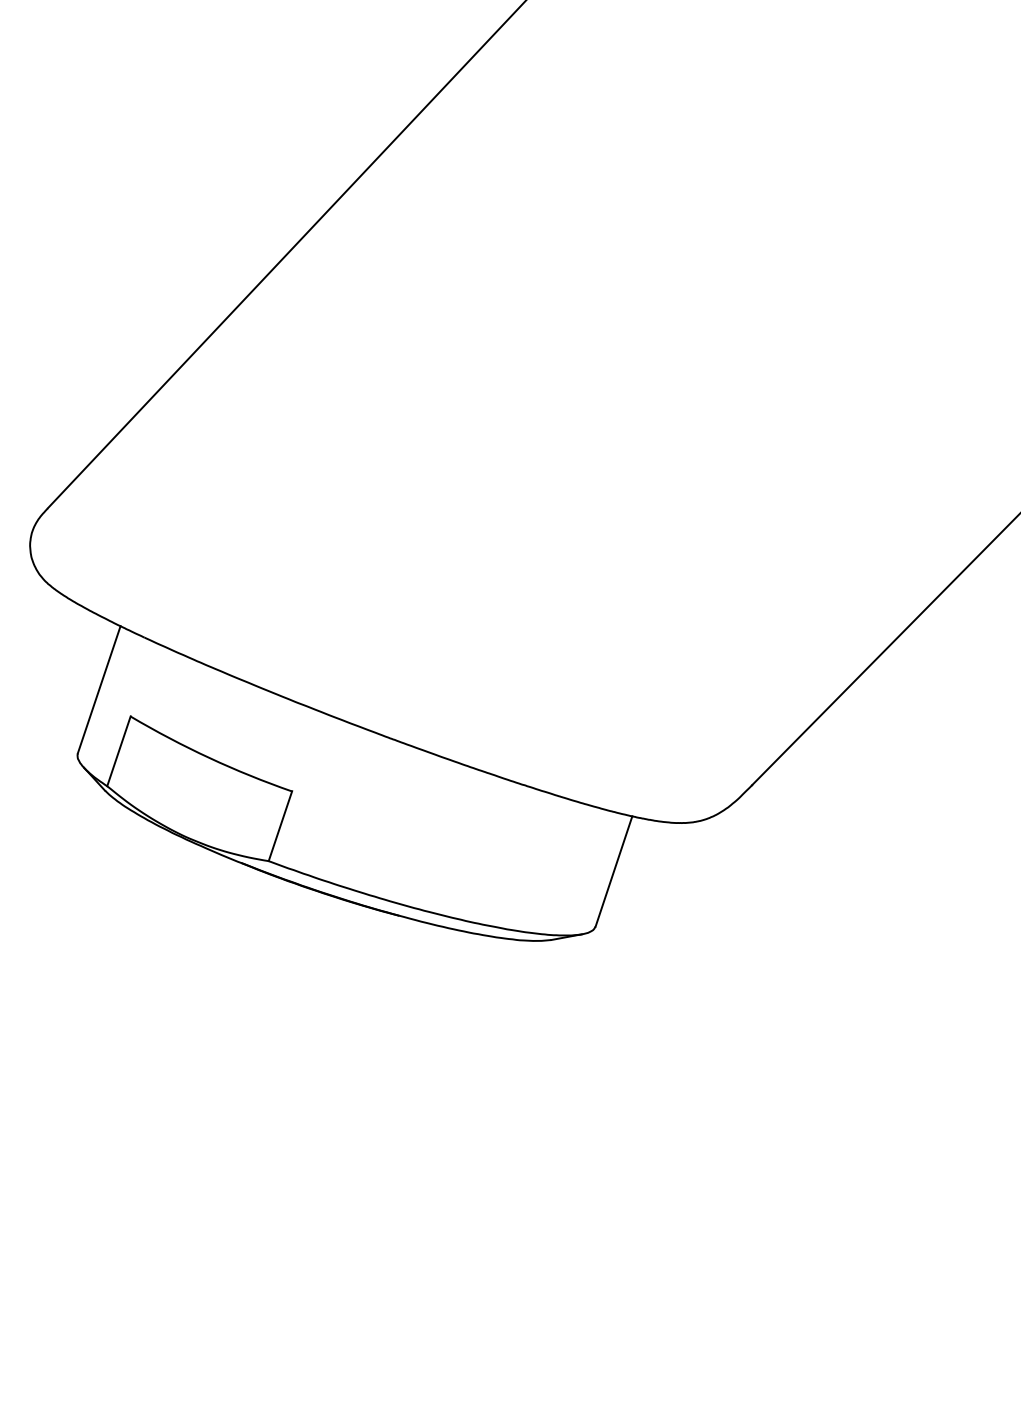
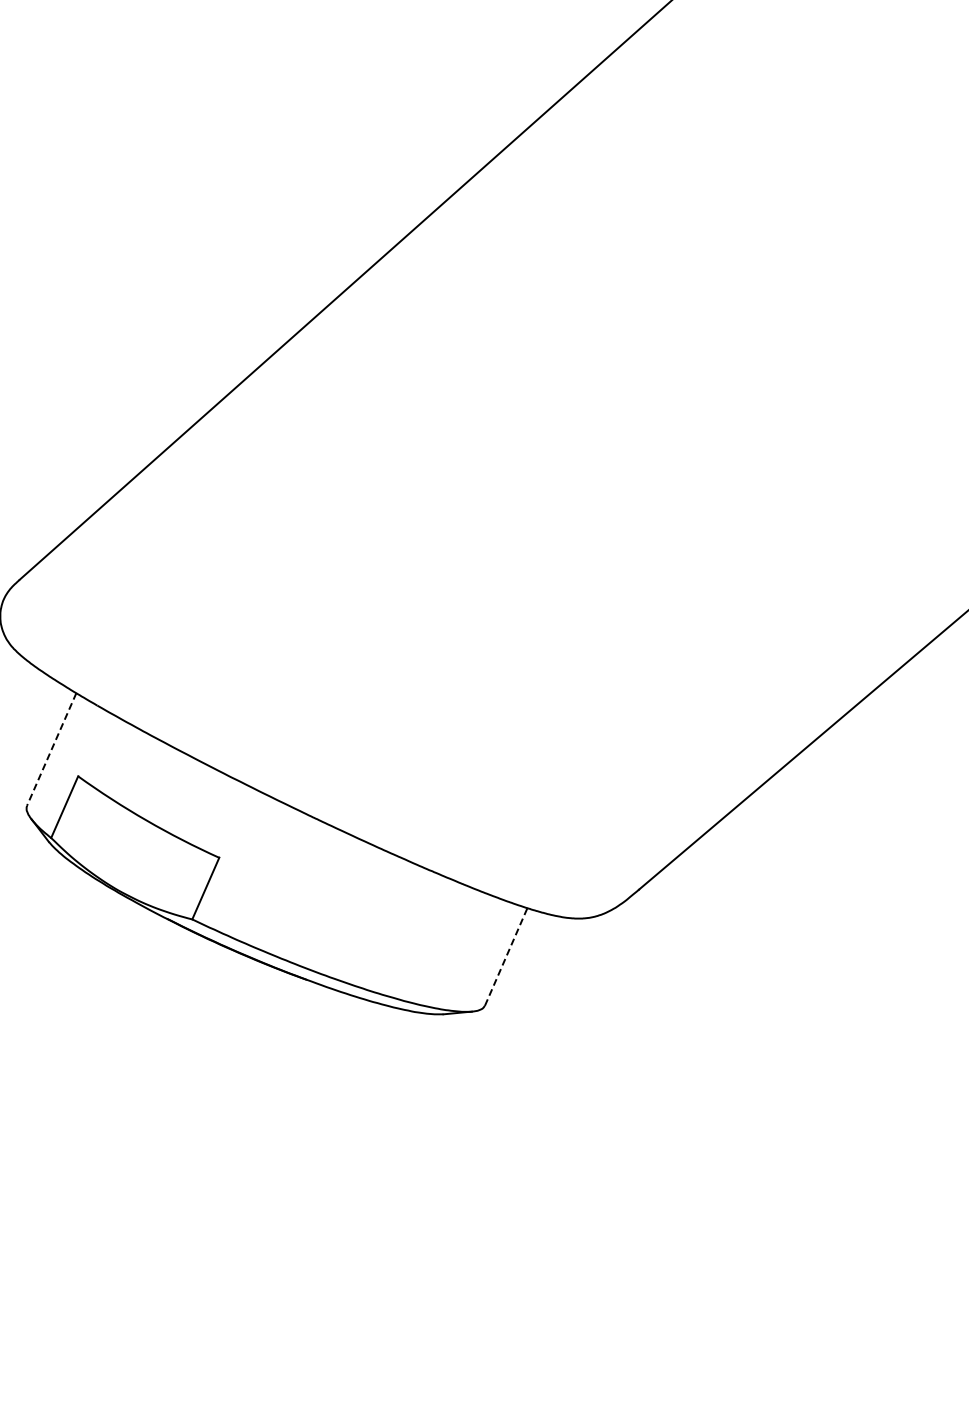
line: (98, 689) -> (51, 749), solid -> dashed
line: (614, 870) -> (506, 956), solid -> dashed

